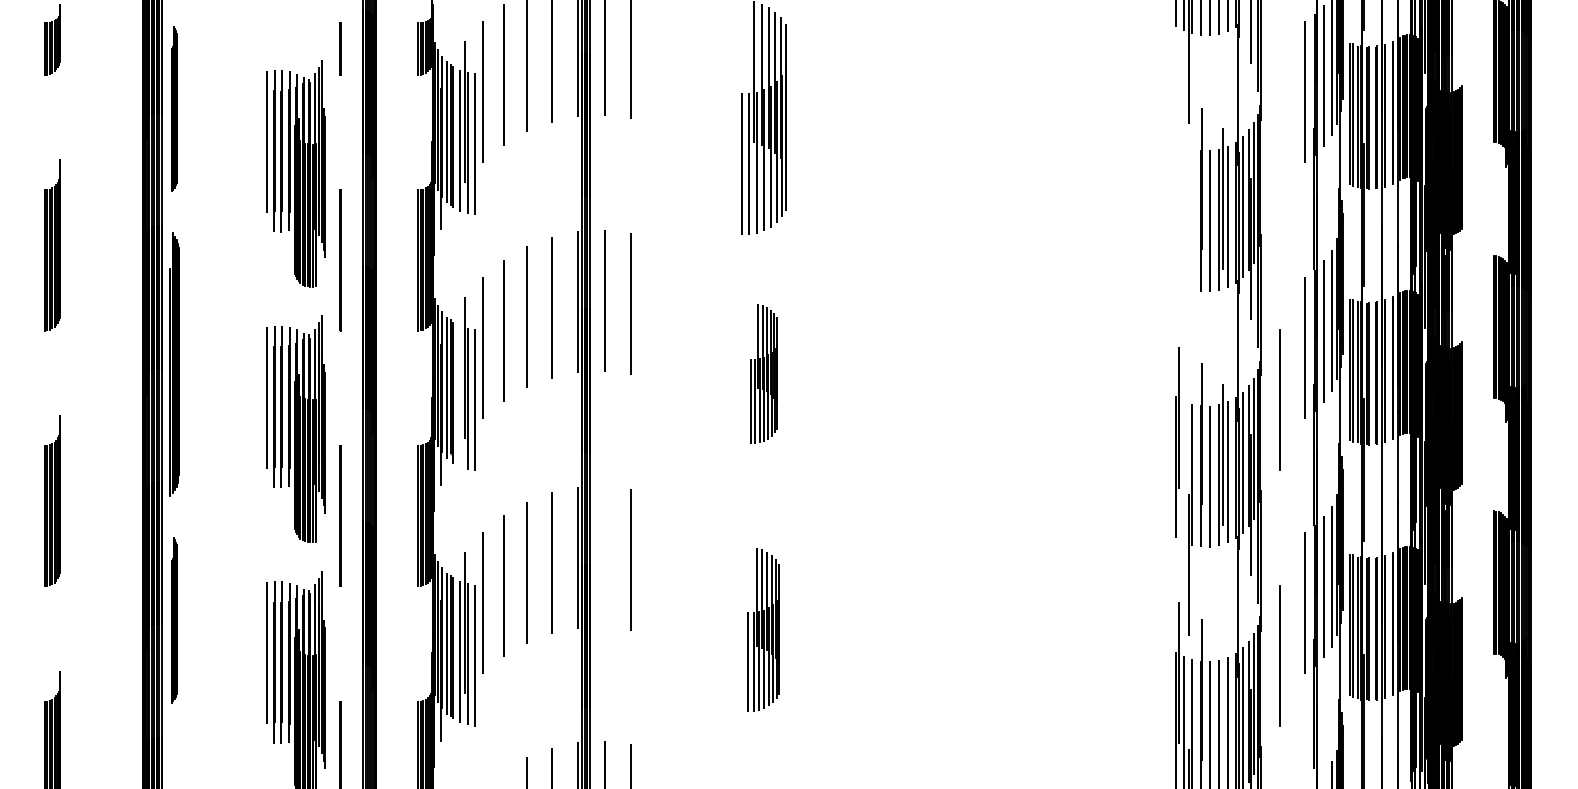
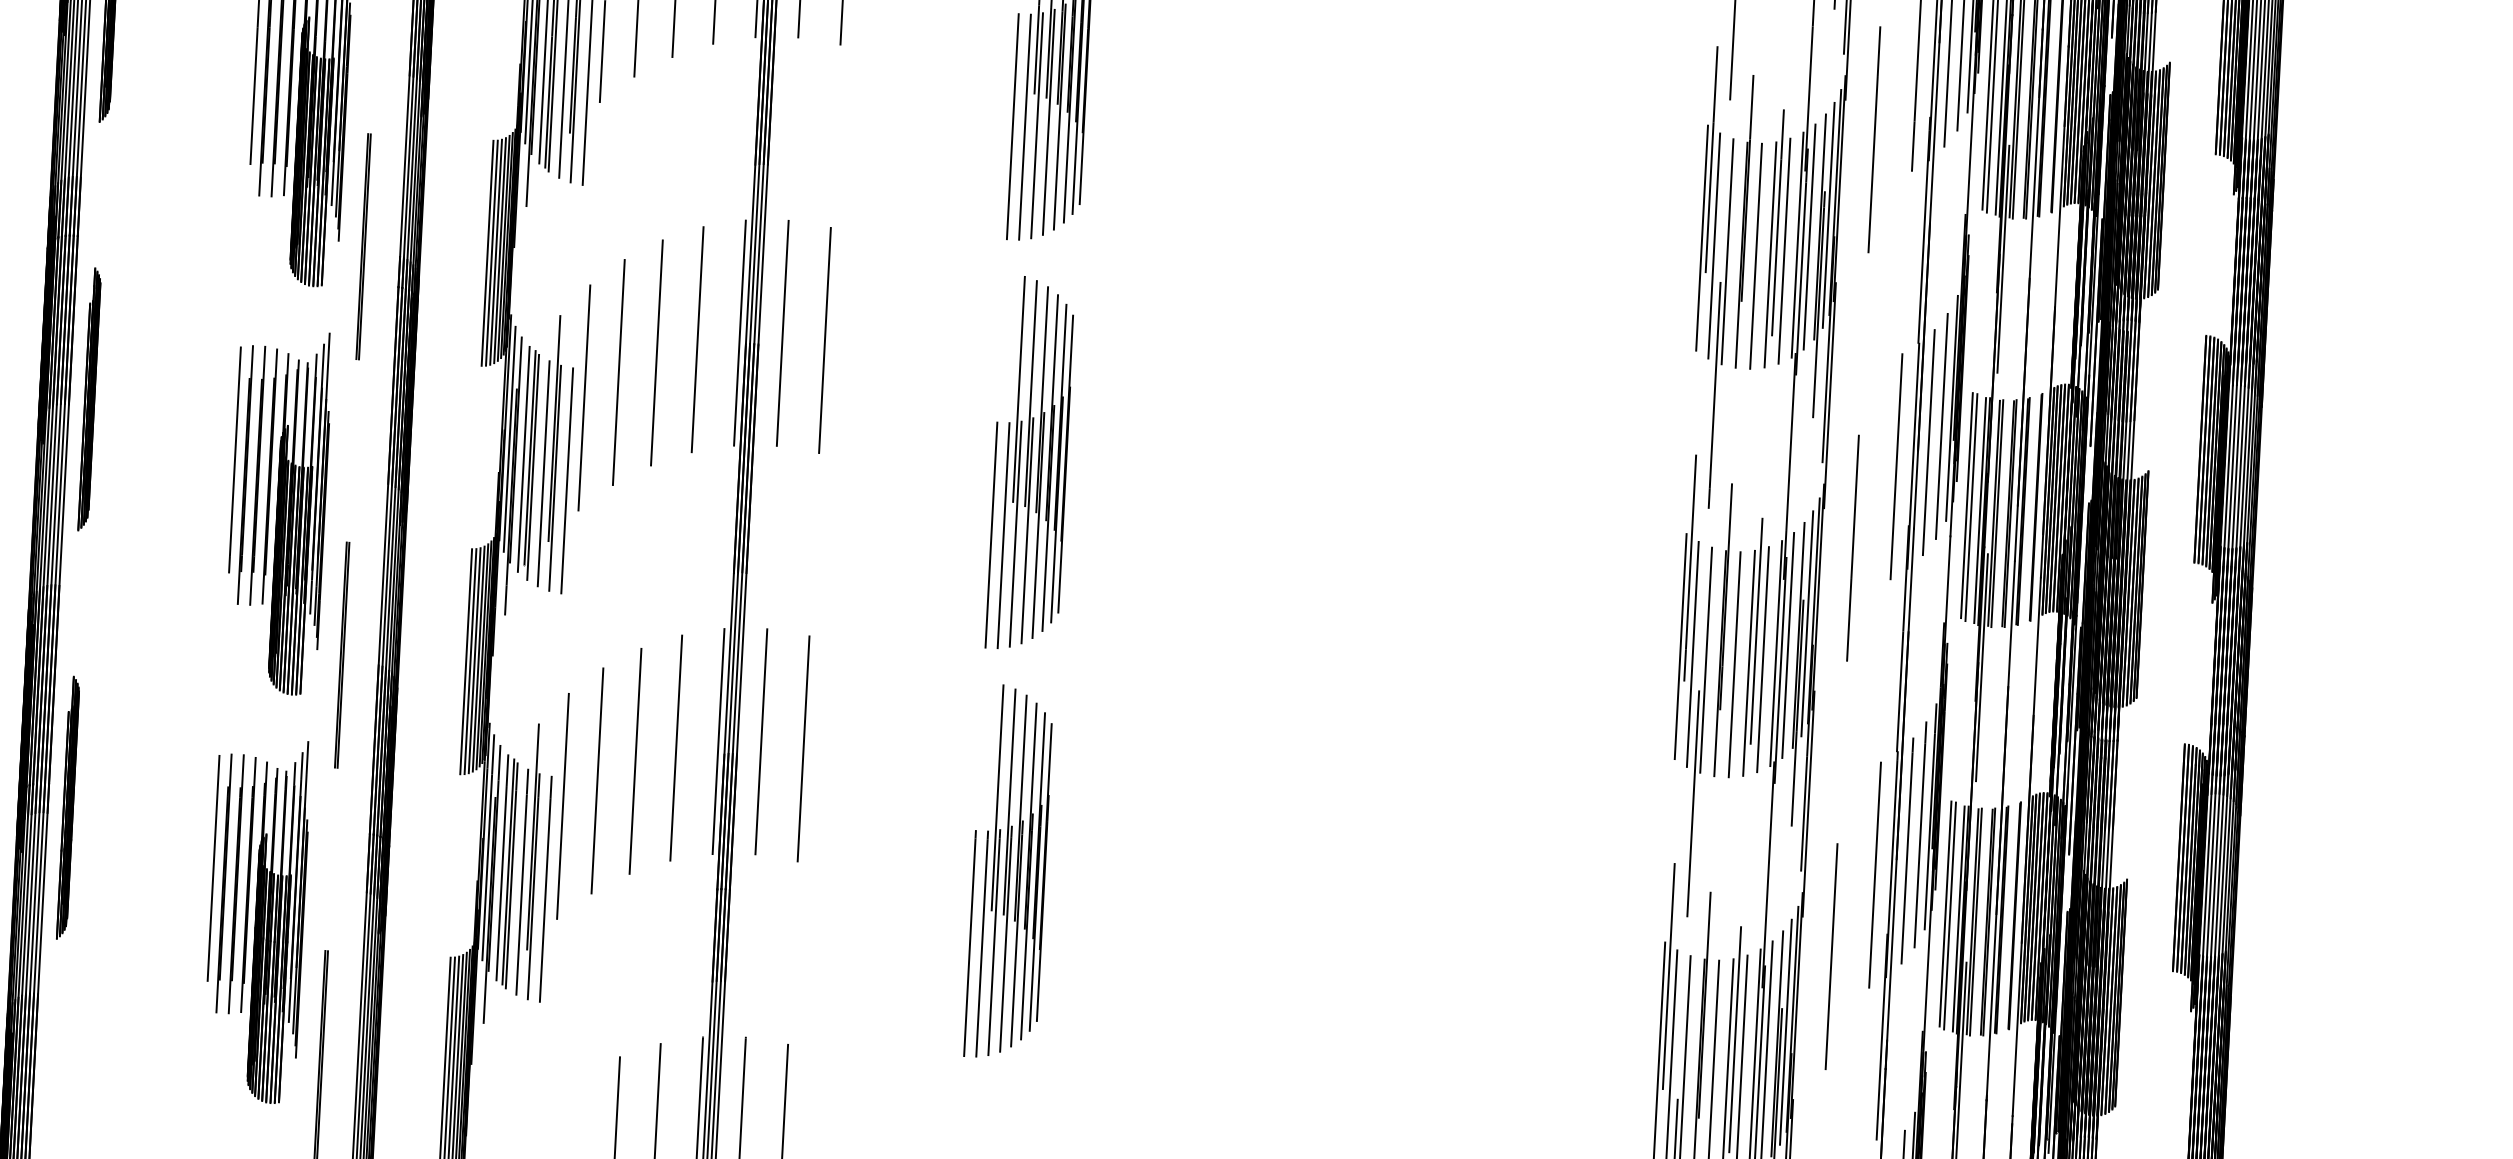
line: (1279, 143) -> (1873, 138), added
part: (1183, 235) -> (1712, 277), added
part: (174, 364) -> (89, 399), size x0.62
part: (763, 373) -> (1030, 462), size x1.67
line: (460, 396) -> (544, 474), added
line: (1183, 471) -> (1692, 654), added
line: (604, 556) -> (760, 741), added
part: (763, 629) -> (1008, 871), size x1.43
line: (1222, 710) -> (1735, 1039), added

